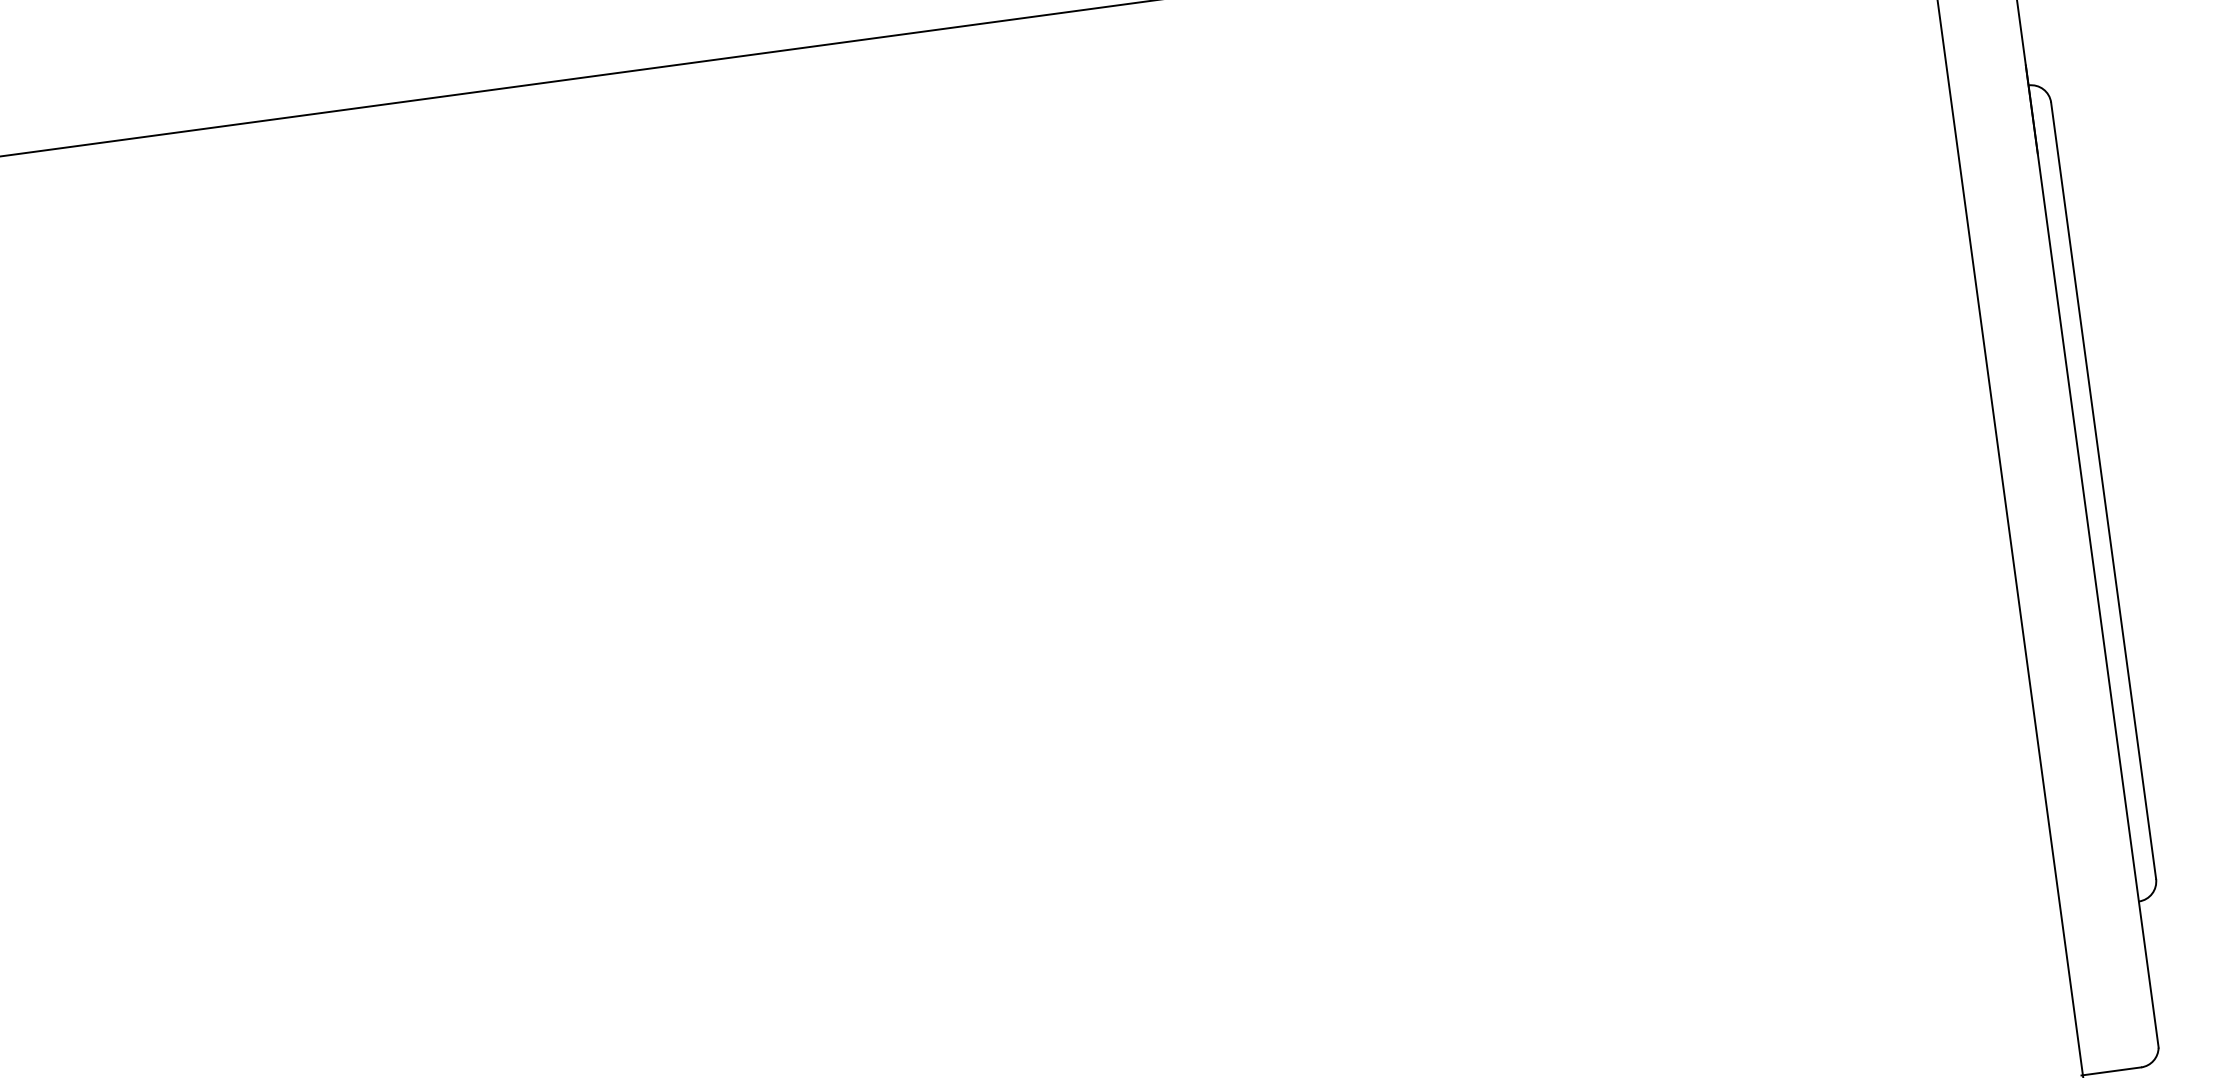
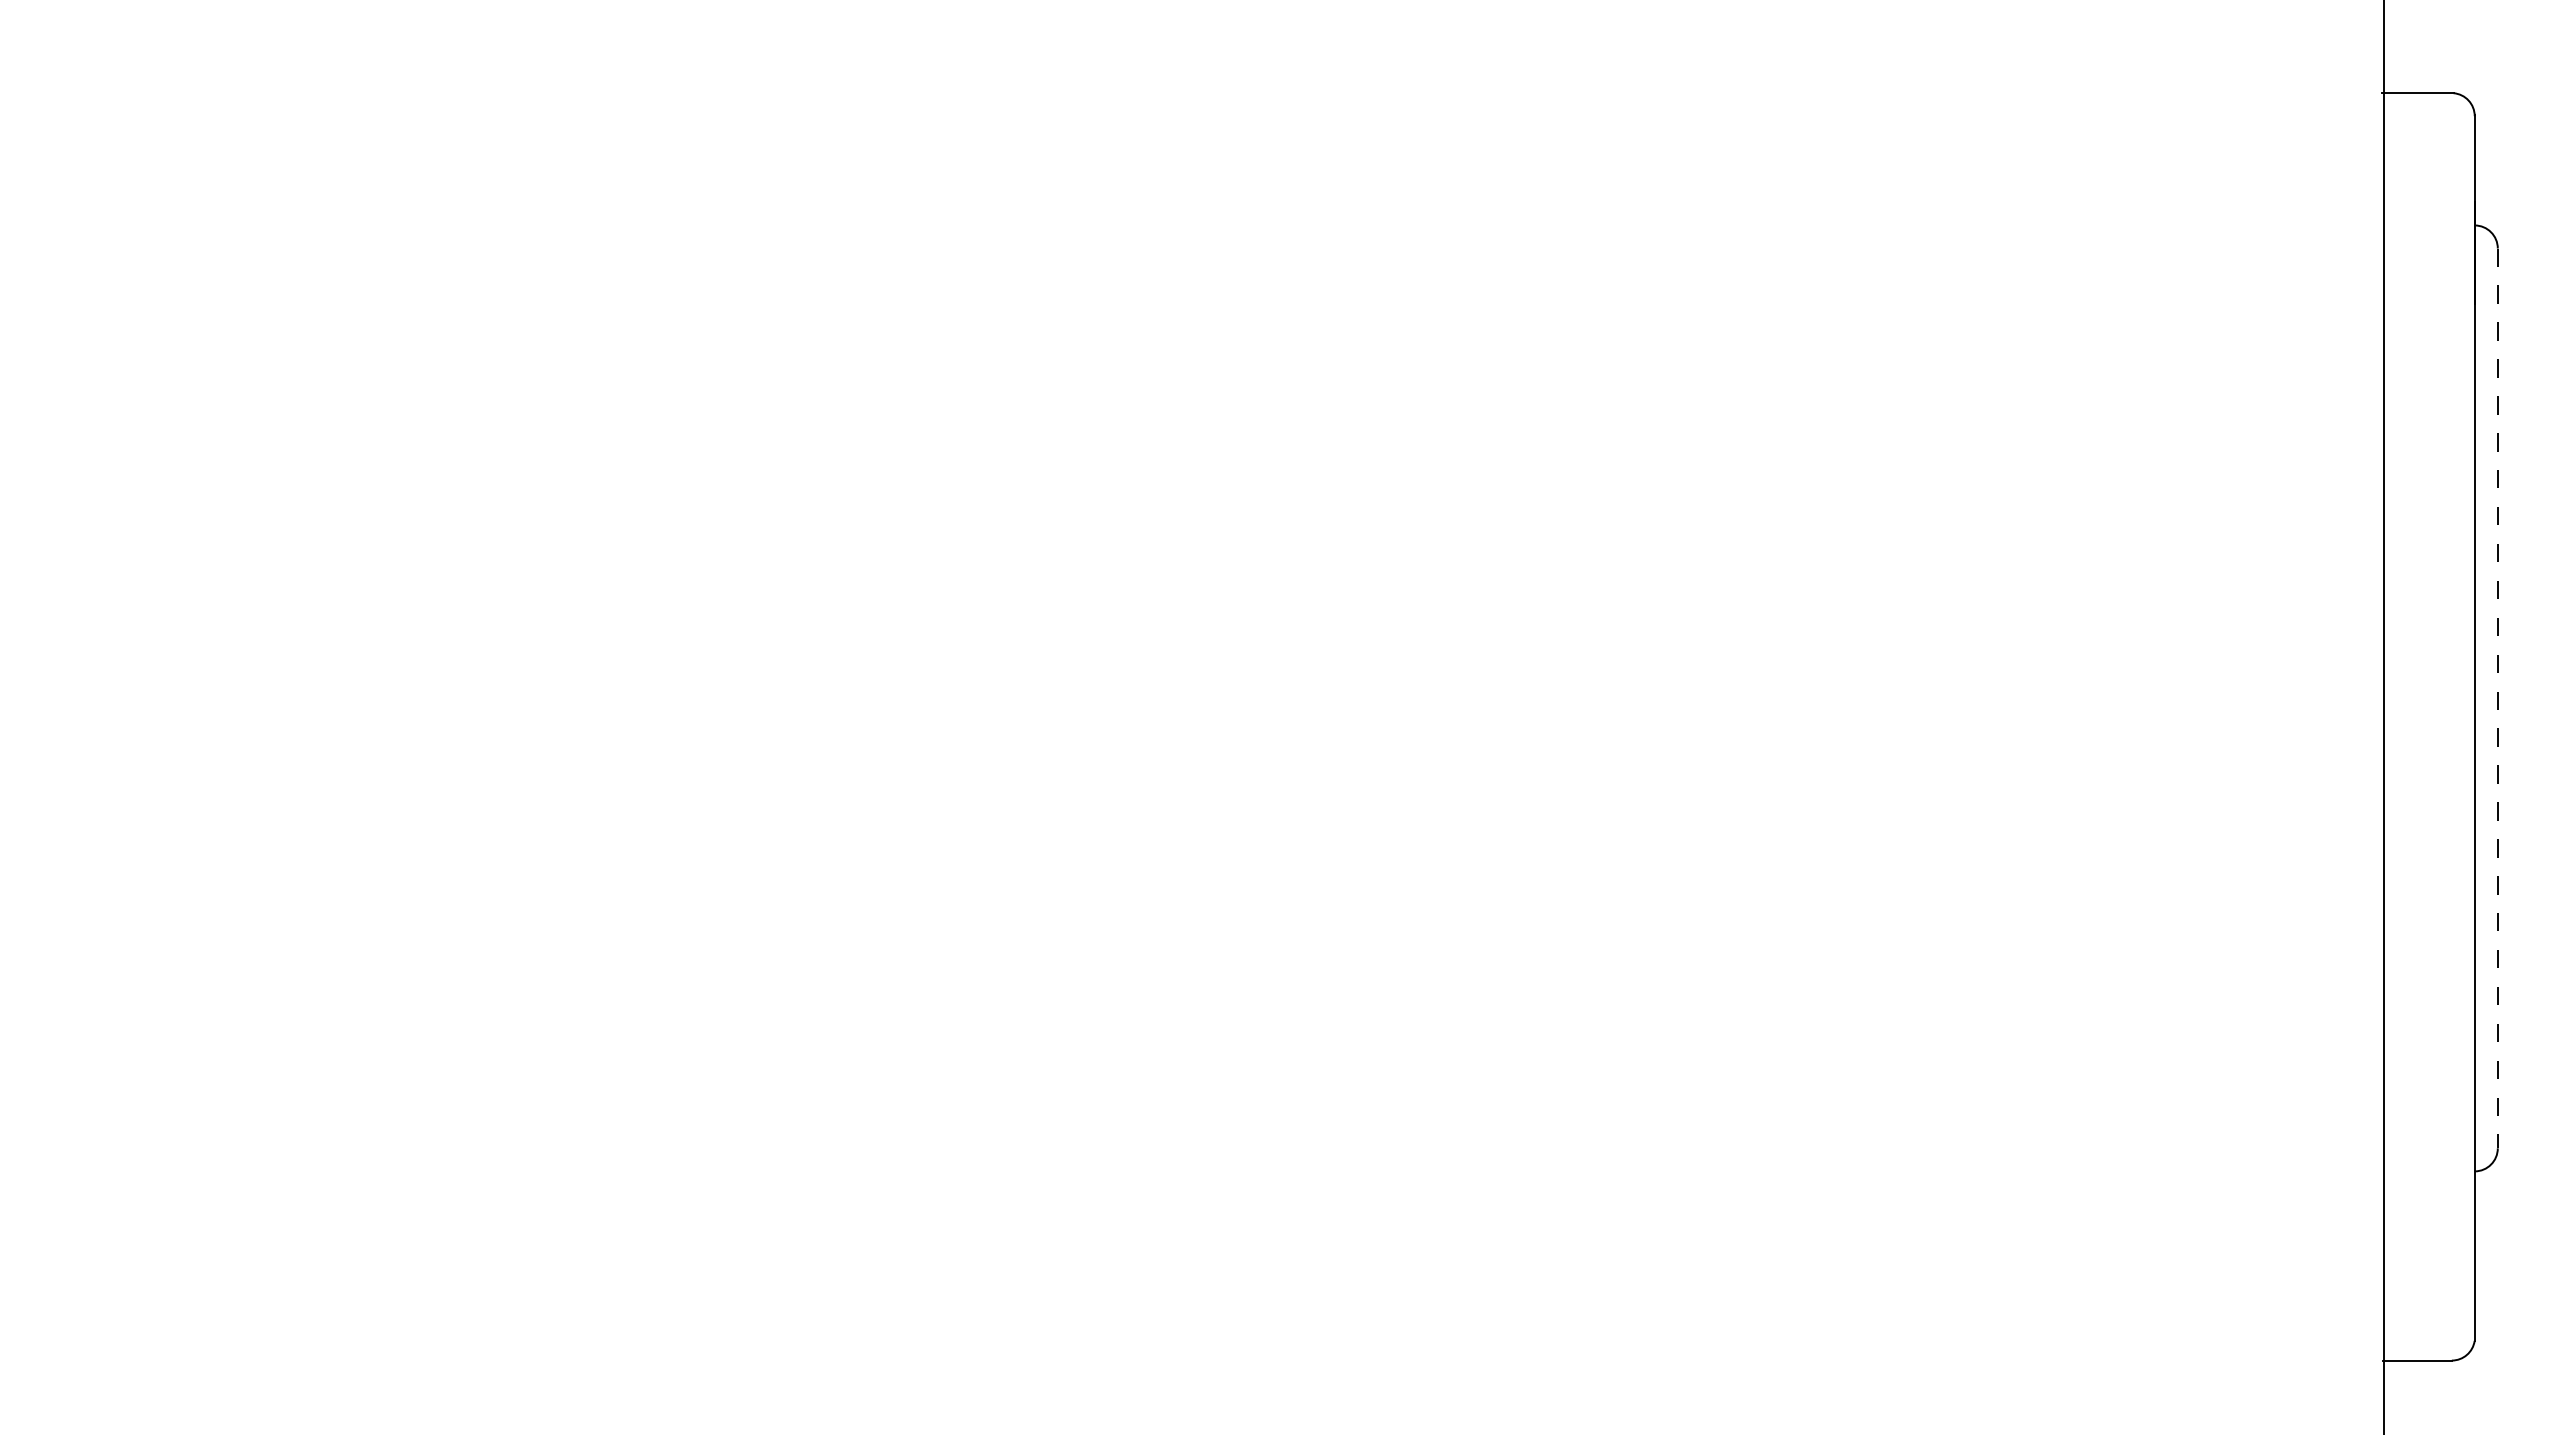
line: (2103, 490) -> (2497, 698), solid -> dashed

